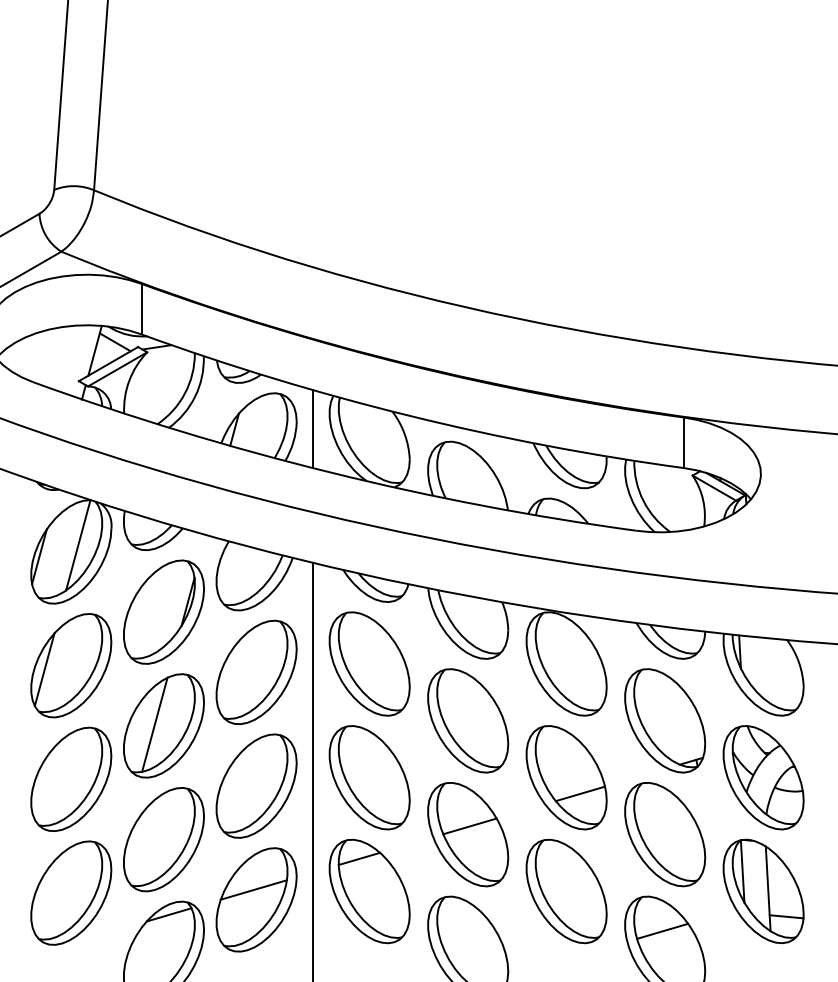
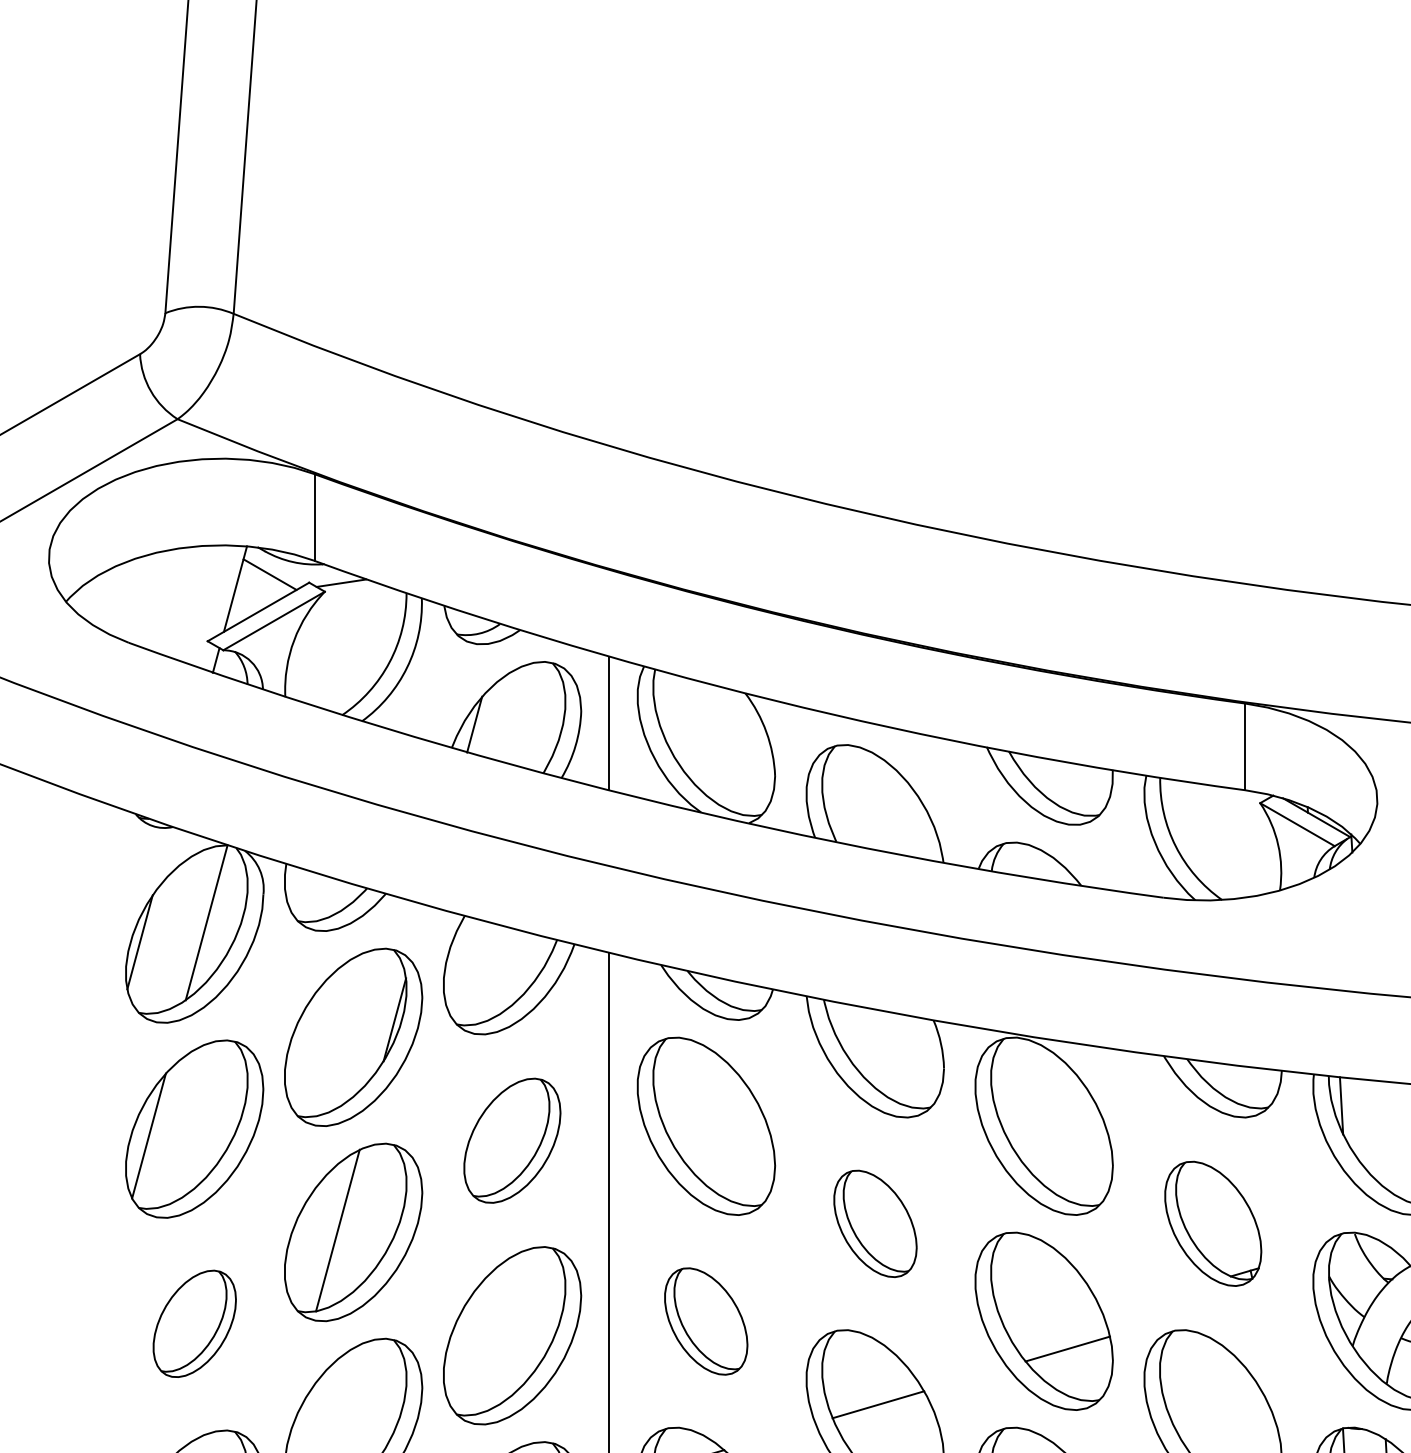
part: (256, 672) -> (512, 1140), size x0.7
part: (468, 720) -> (875, 1223), size x0.6
part: (665, 720) -> (1213, 1223), size x0.7
part: (369, 777) -> (706, 1320), size x0.6
part: (71, 778) -> (194, 1322), size x0.6

